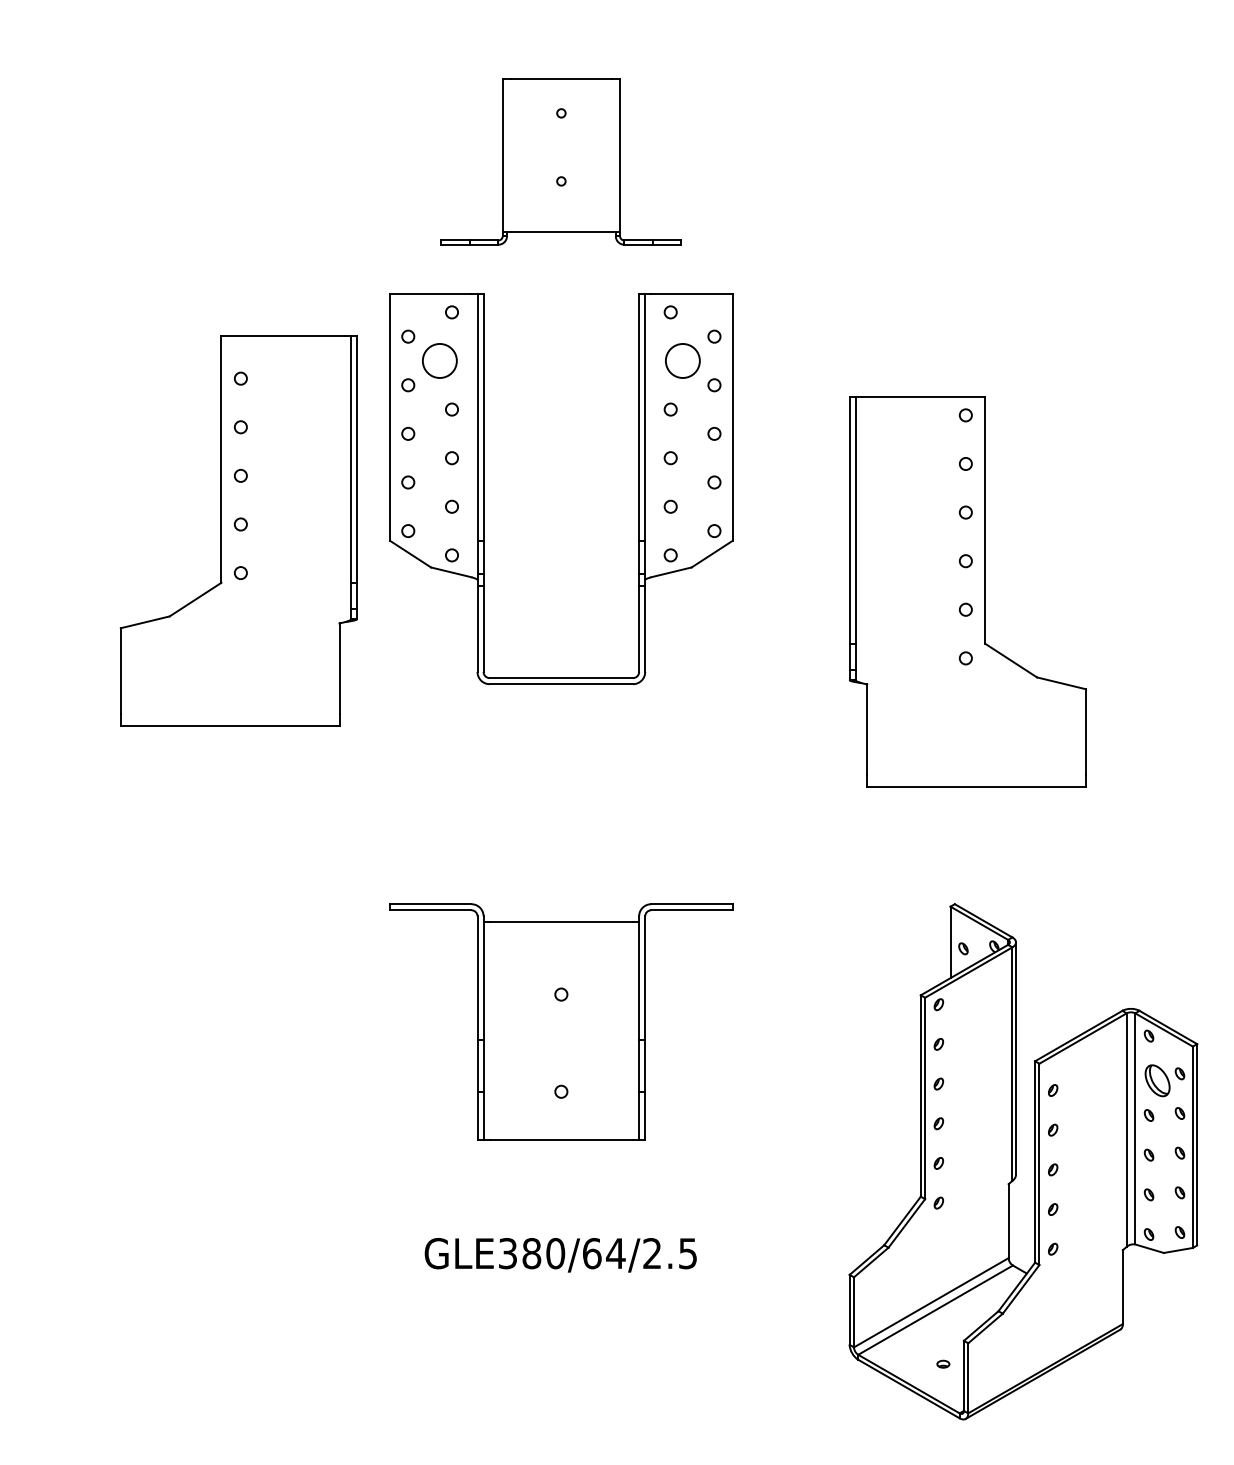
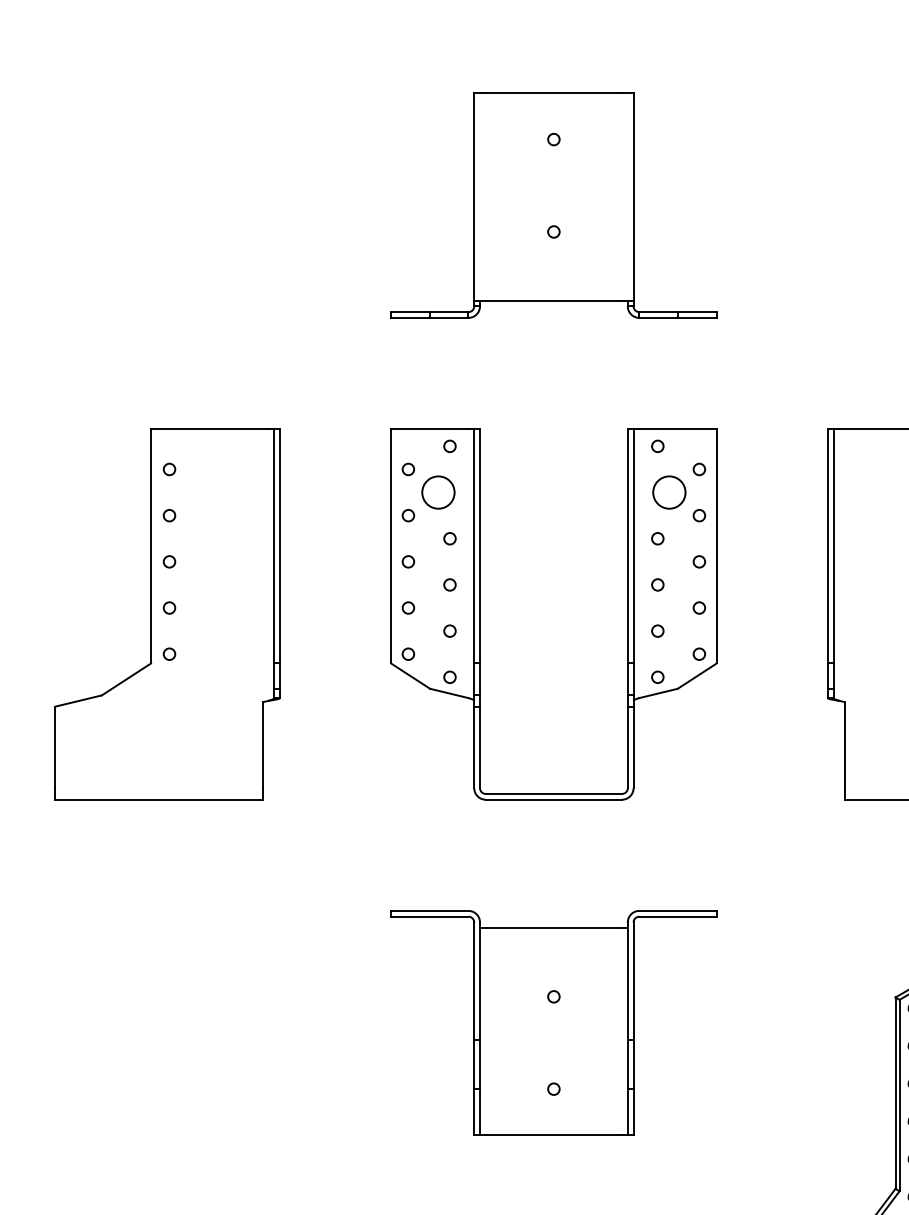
part: (561, 161) -> (554, 205), size x1.43
part: (484, 489) -> (480, 614), moved
part: (238, 530) -> (167, 613), moved

